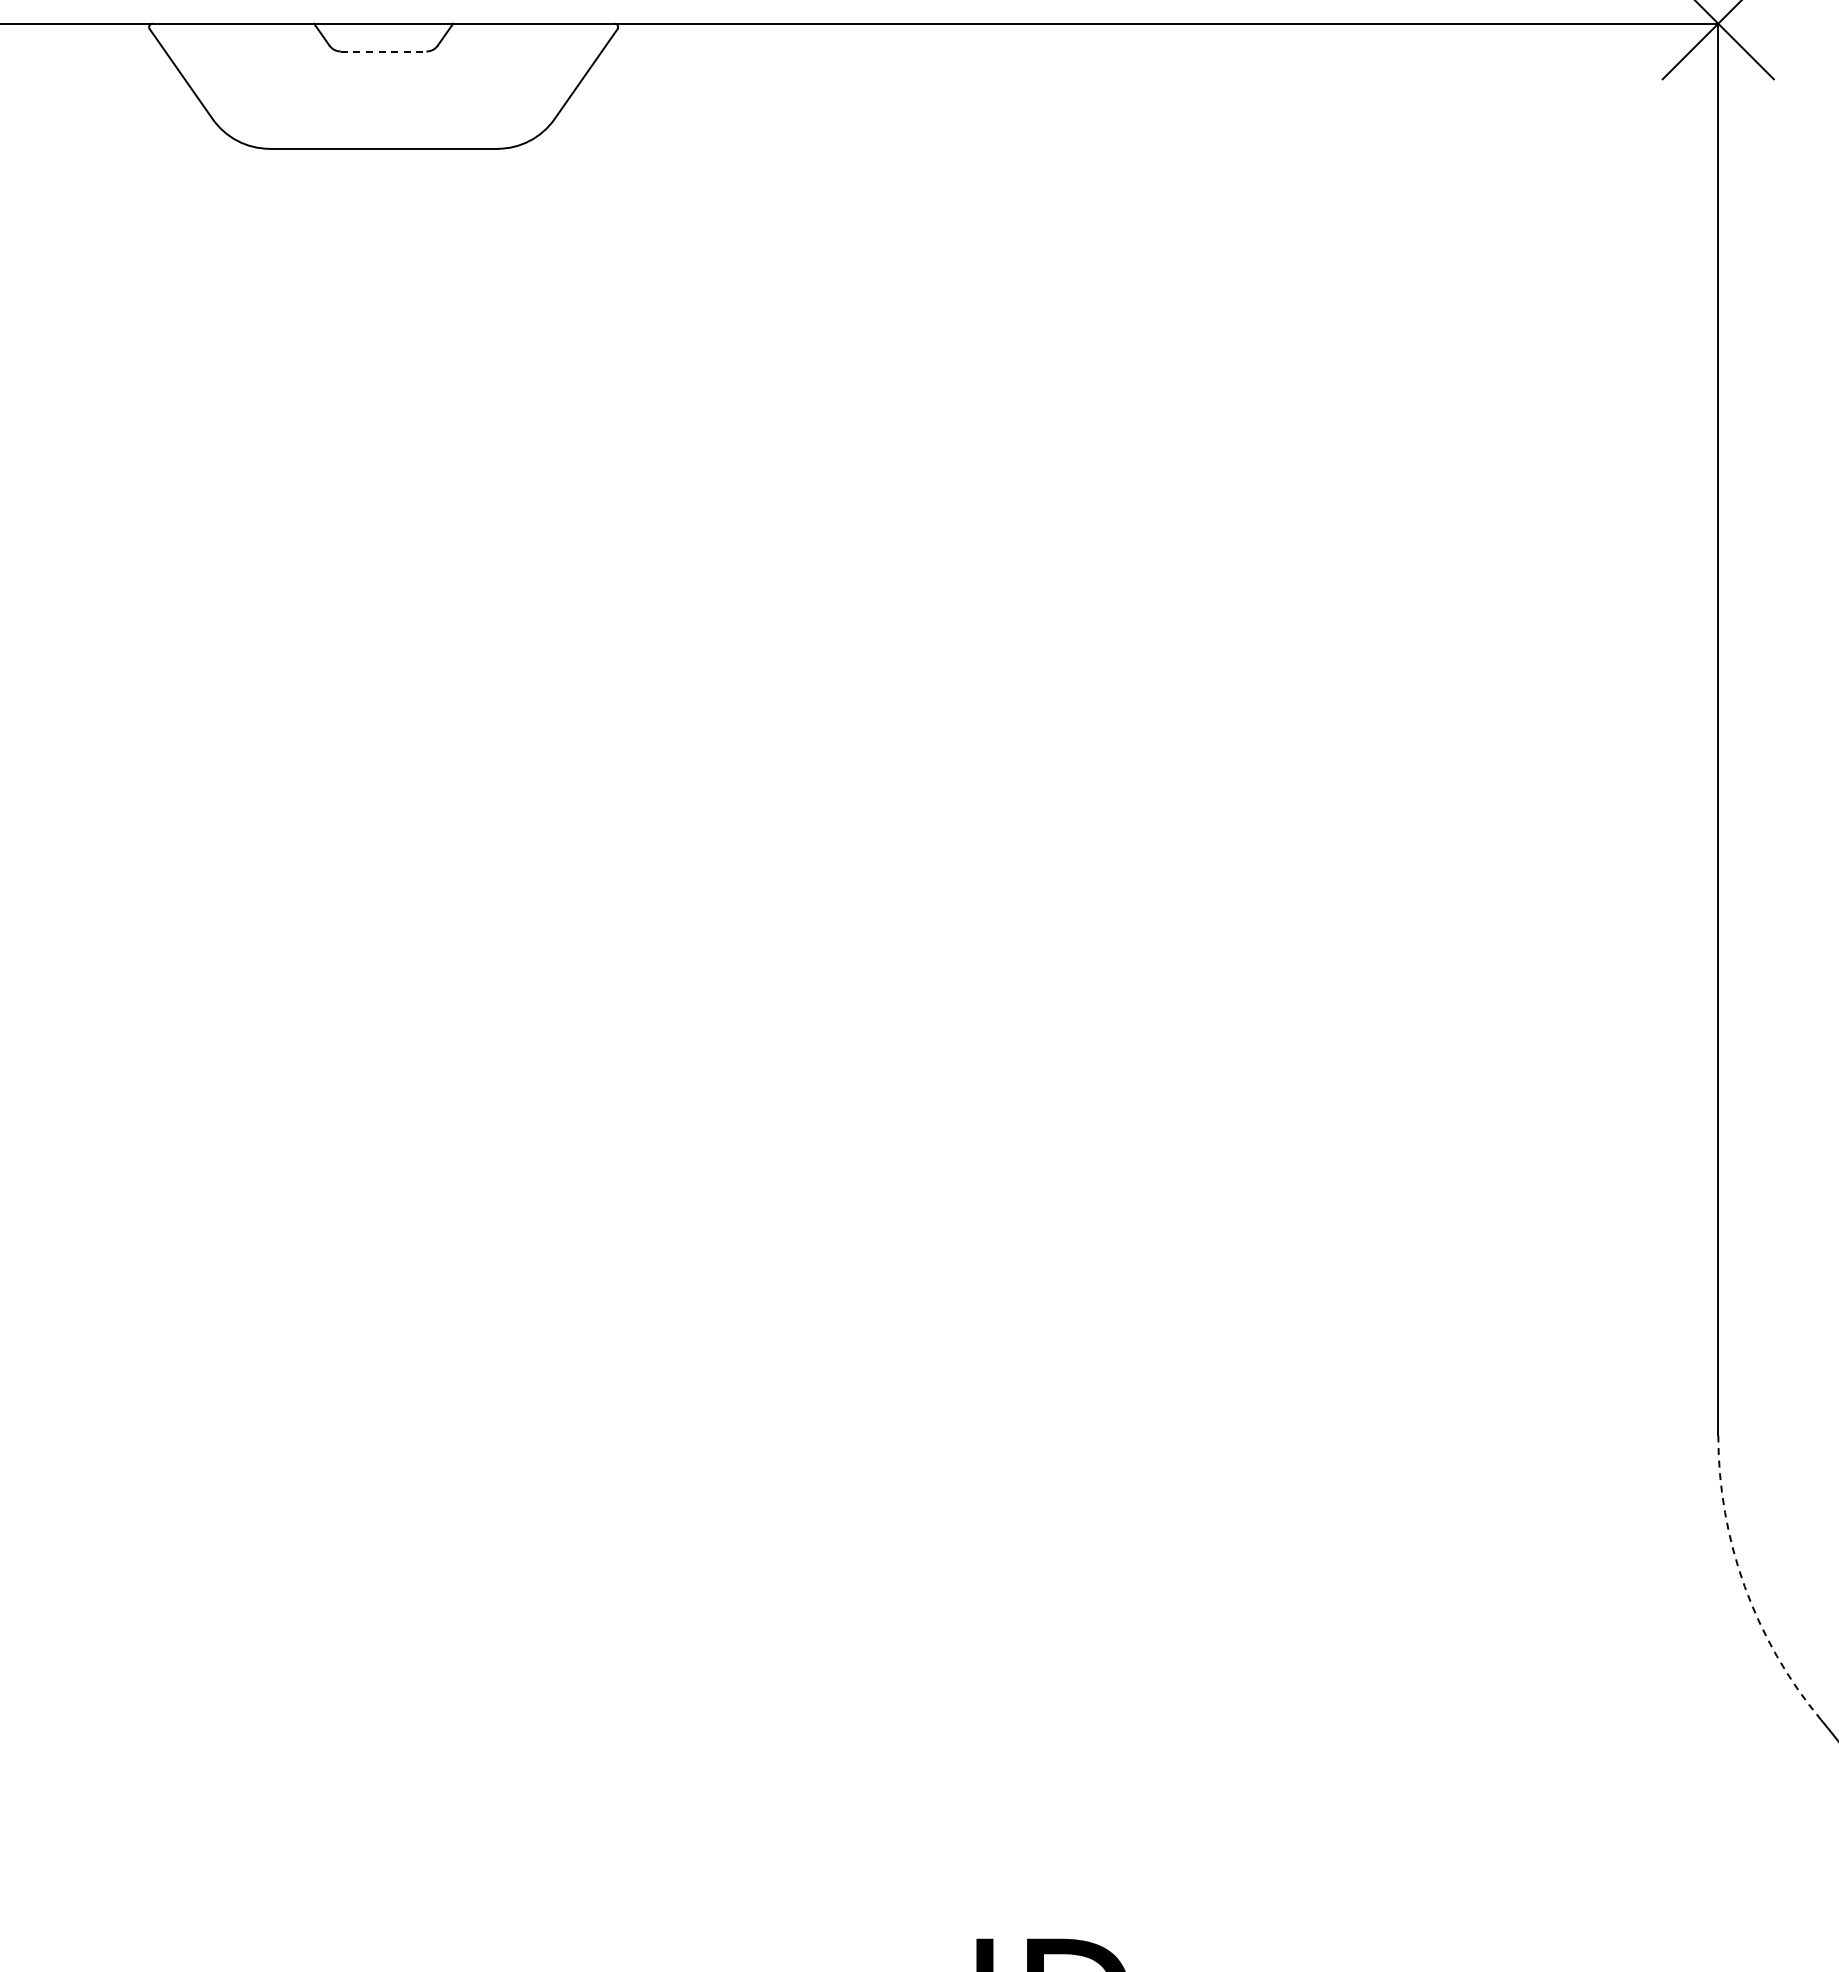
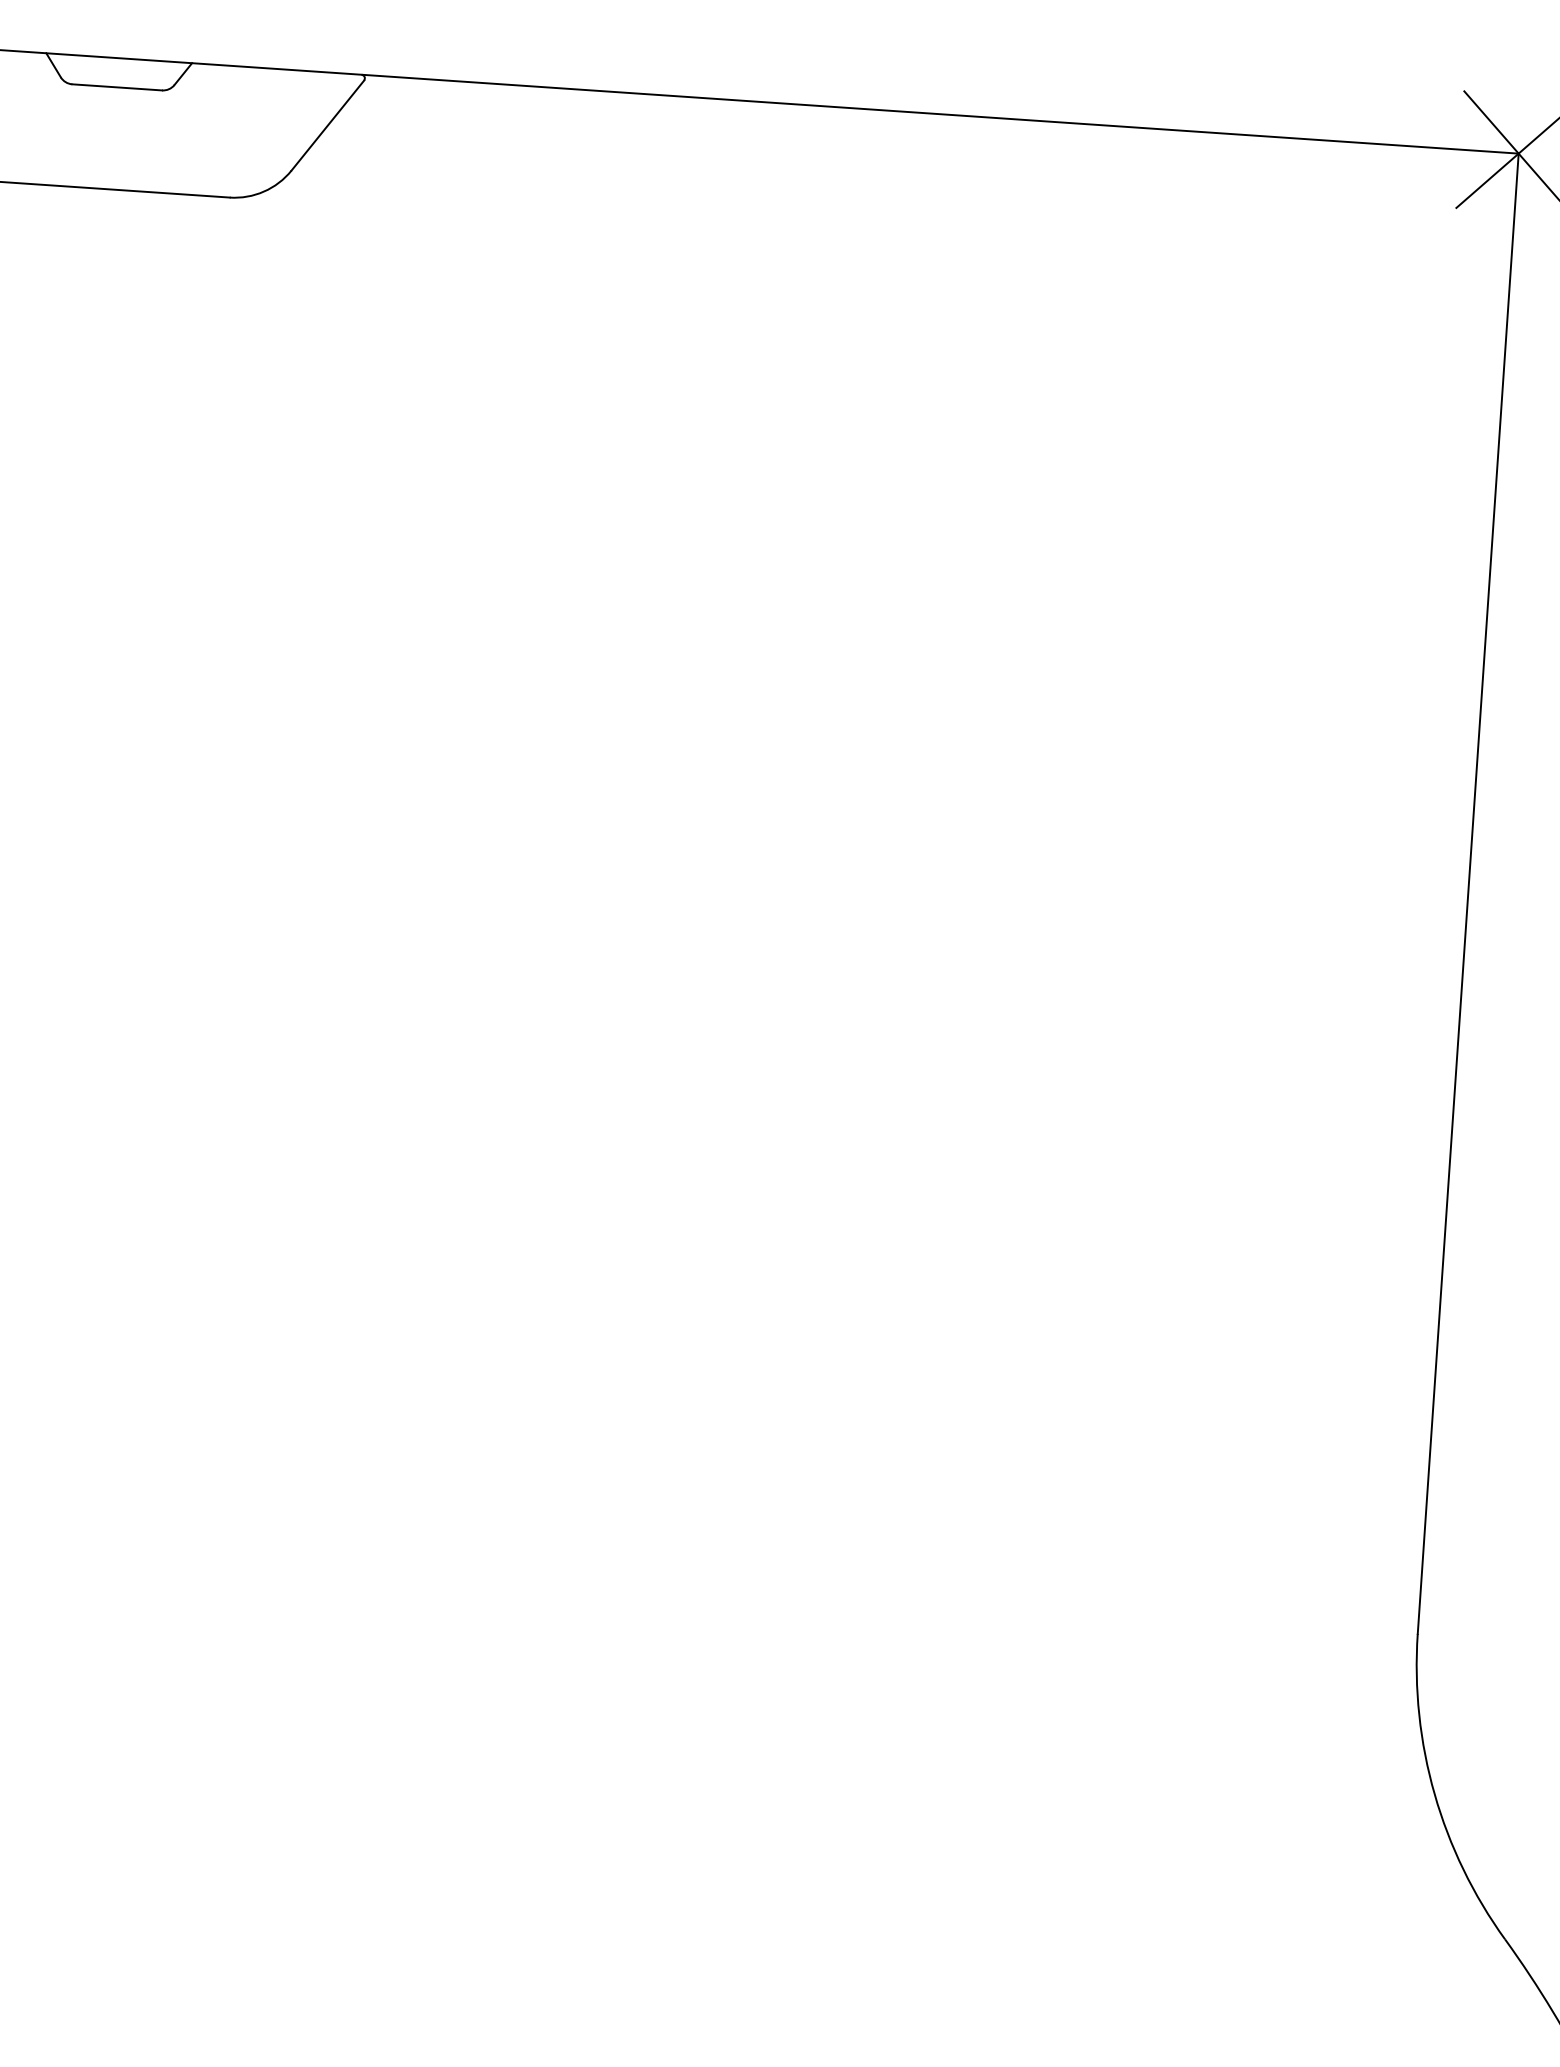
line: (383, 51) -> (117, 87), dashed -> solid
arc: (1744, 1586) -> (1434, 1794), dashed -> solid

